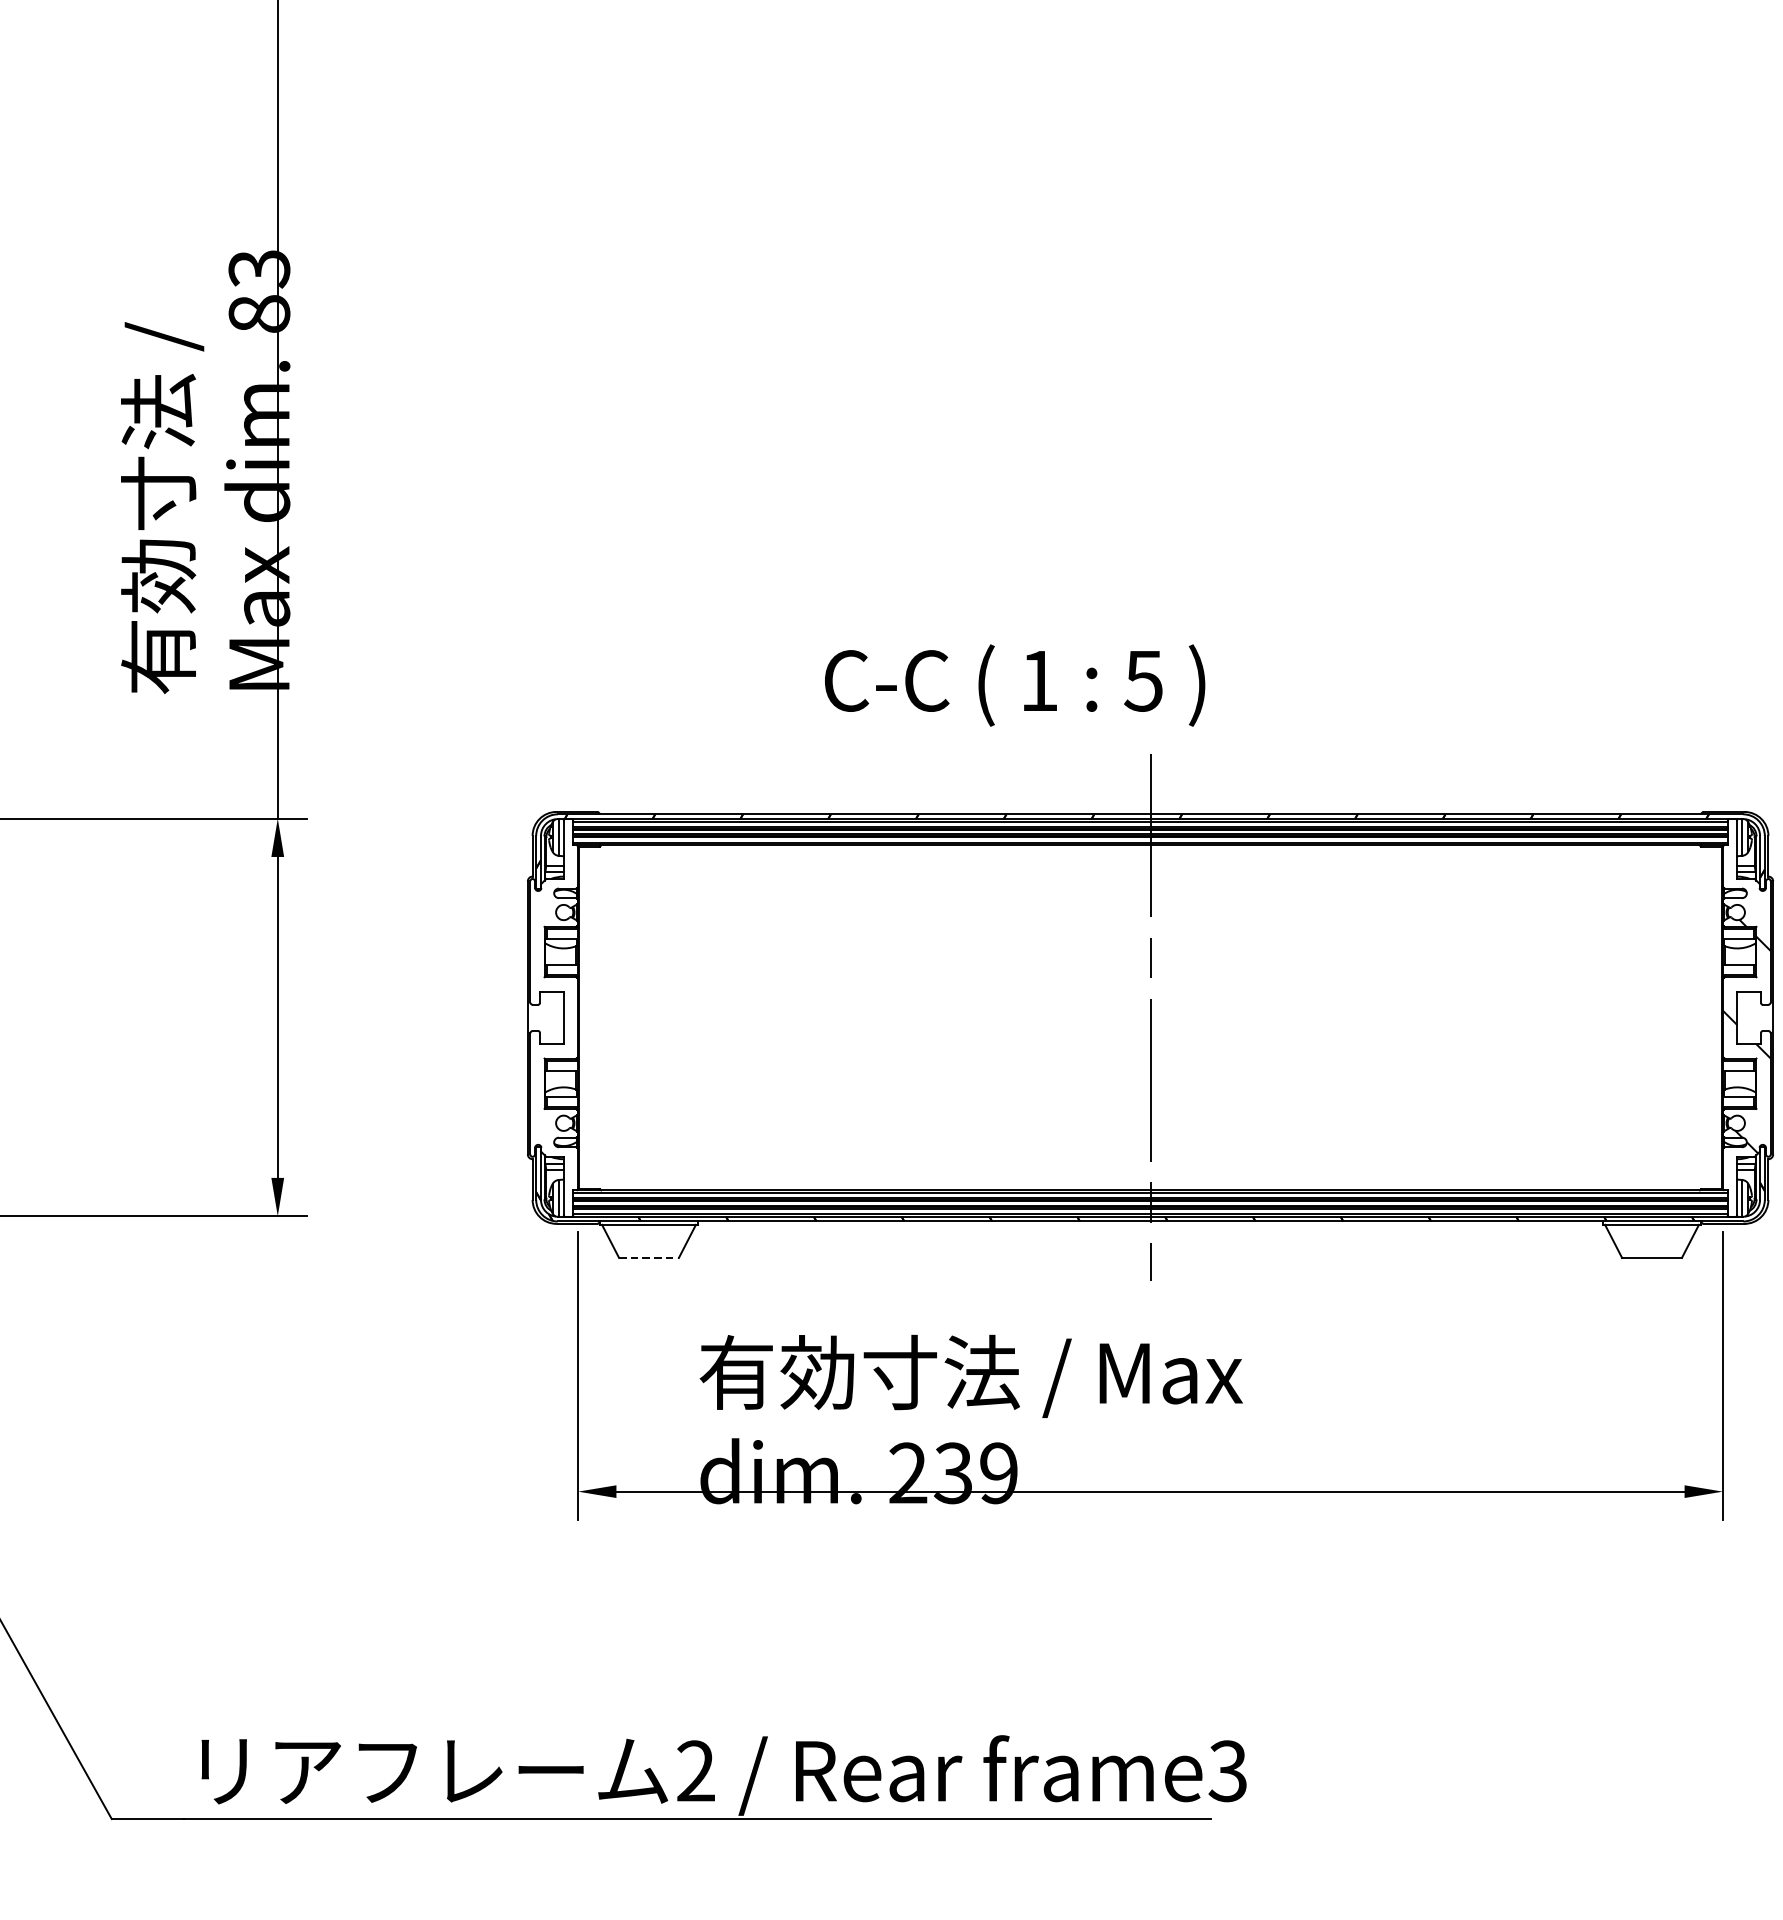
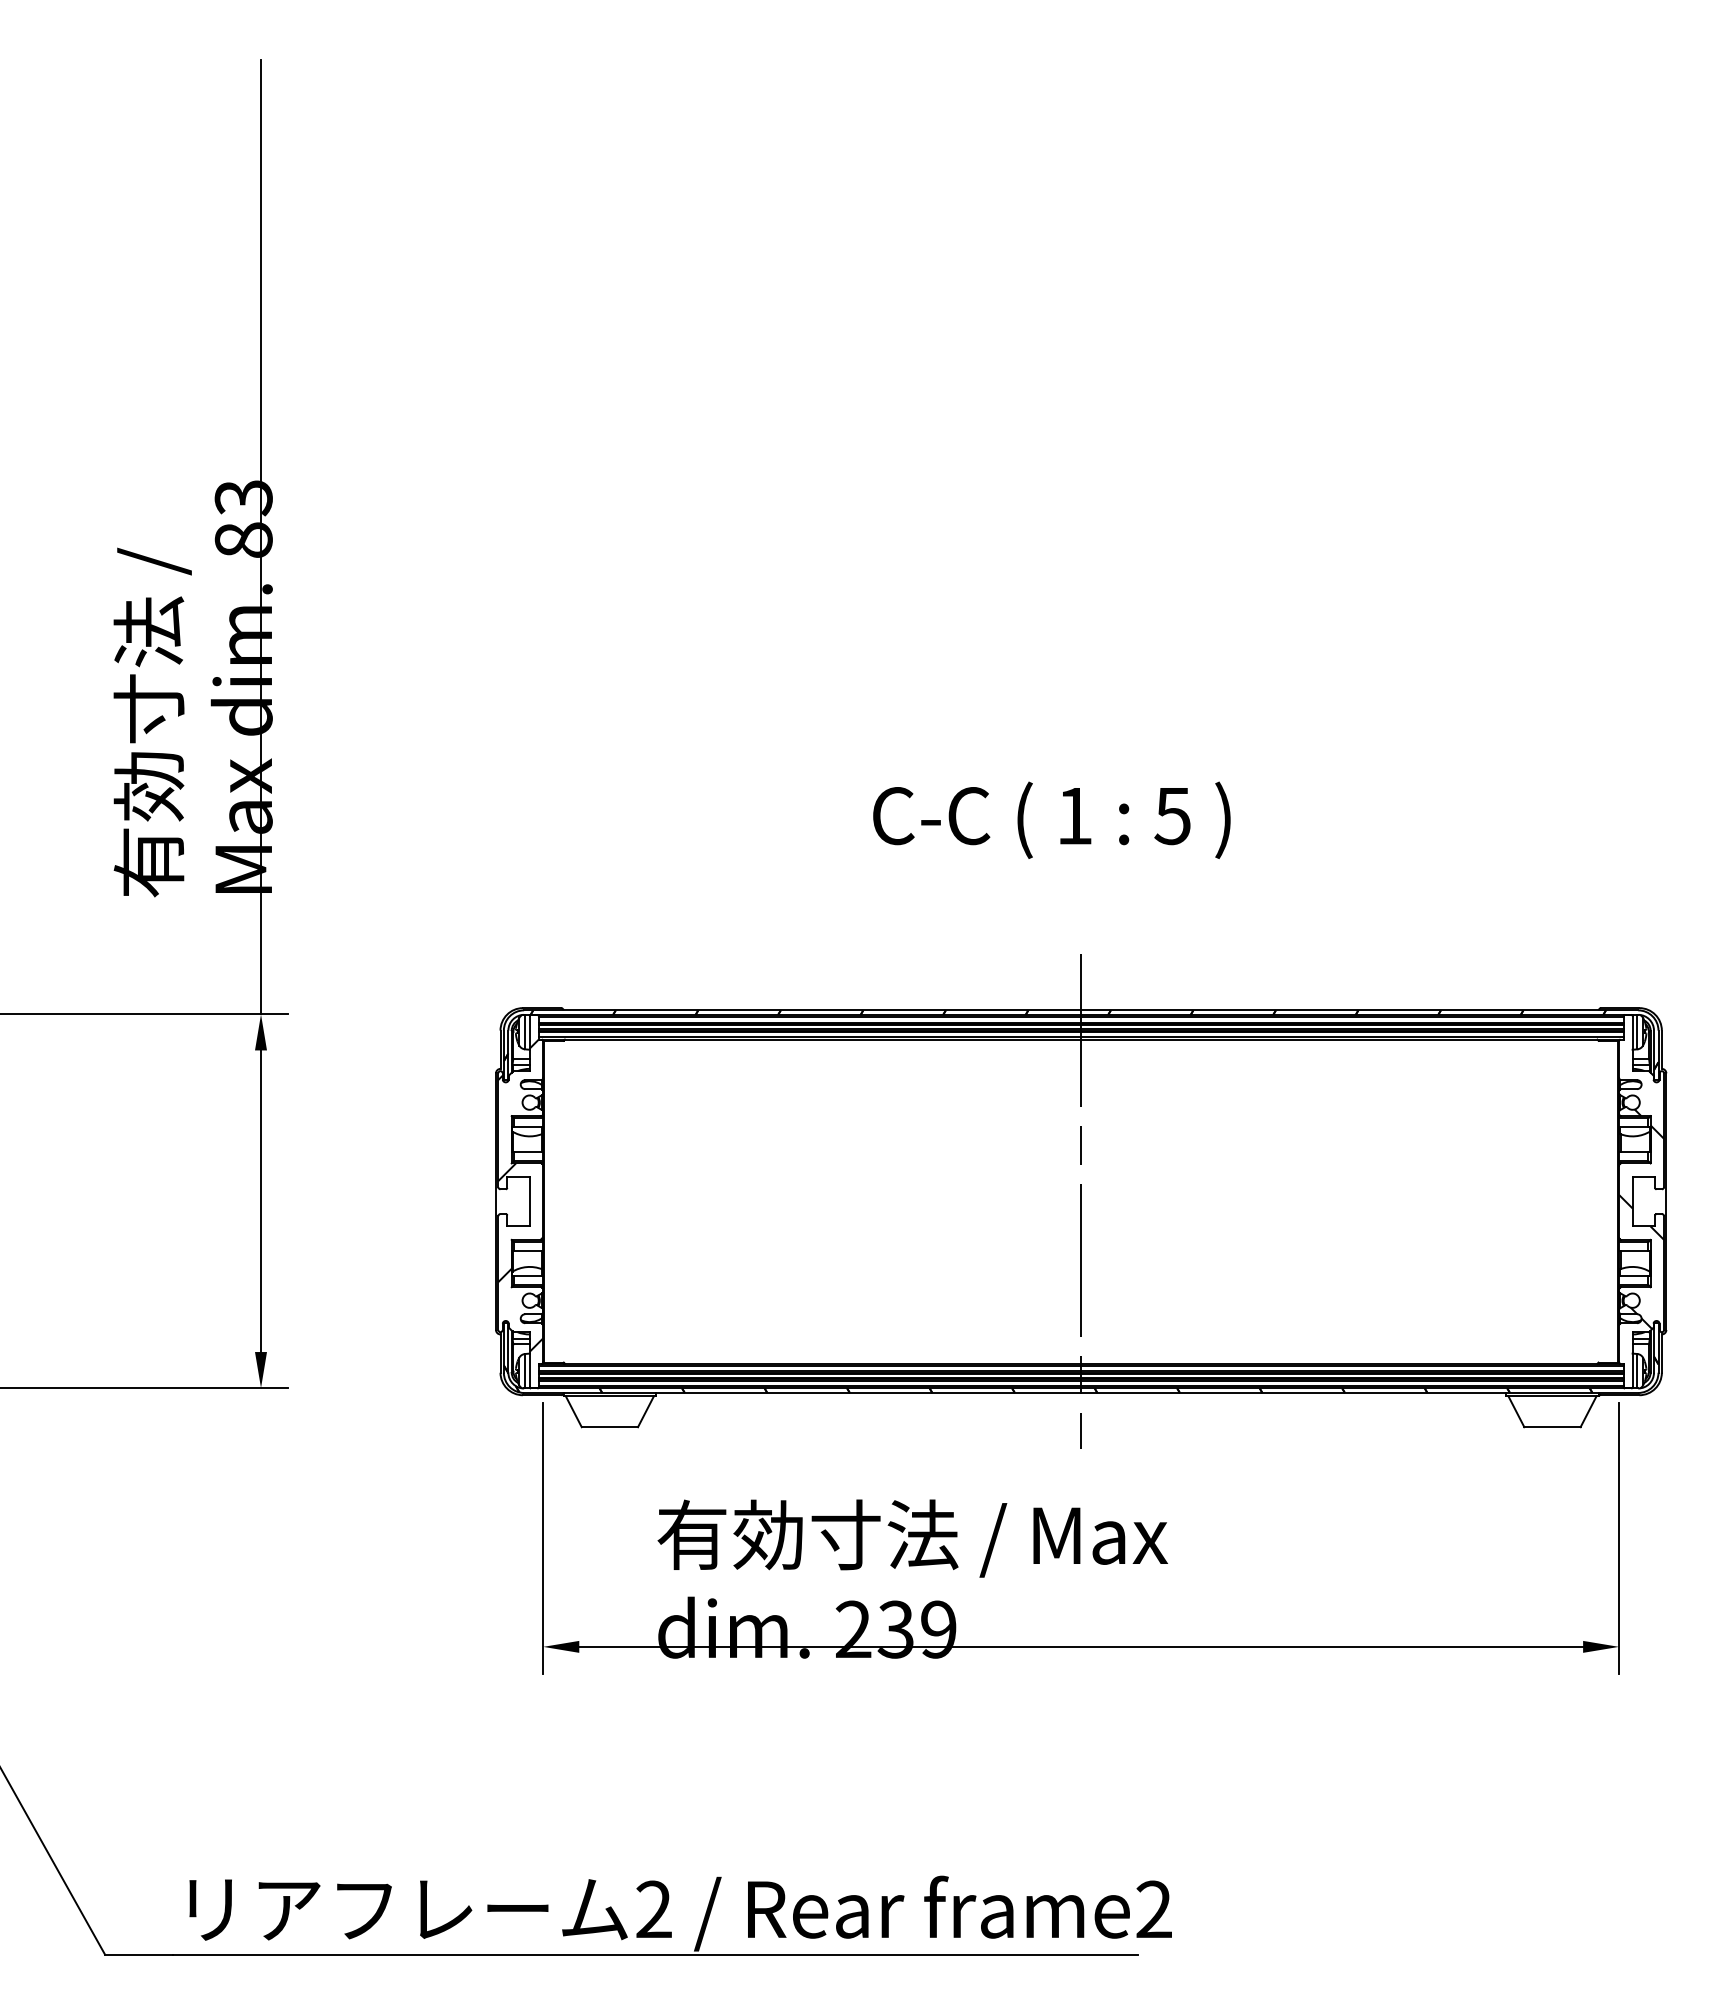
text: (1014, 684) -> (1051, 819), moved
hatch: (553, 1011) -> (520, 1195), added
line: (649, 1258) -> (610, 1427), dashed -> solid
text: (1227, 1771) -> (1153, 1909), frame3 -> frame2

